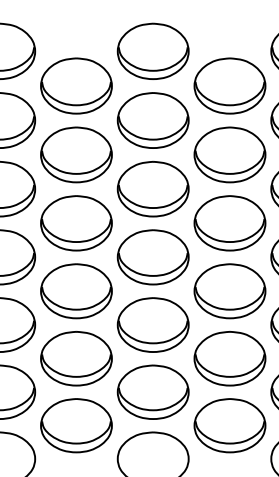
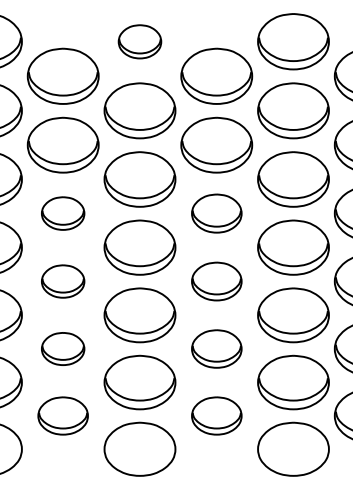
part: (152, 51) -> (139, 41), size x0.6
part: (75, 223) -> (62, 213), size x0.6
part: (229, 223) -> (216, 213), size x0.7
part: (75, 291) -> (62, 281), size x0.6
part: (229, 291) -> (216, 281), size x0.7
part: (75, 358) -> (62, 348), size x0.6
part: (229, 358) -> (216, 348), size x0.7
part: (75, 425) -> (62, 415), size x0.7
part: (229, 425) -> (216, 415), size x0.7

